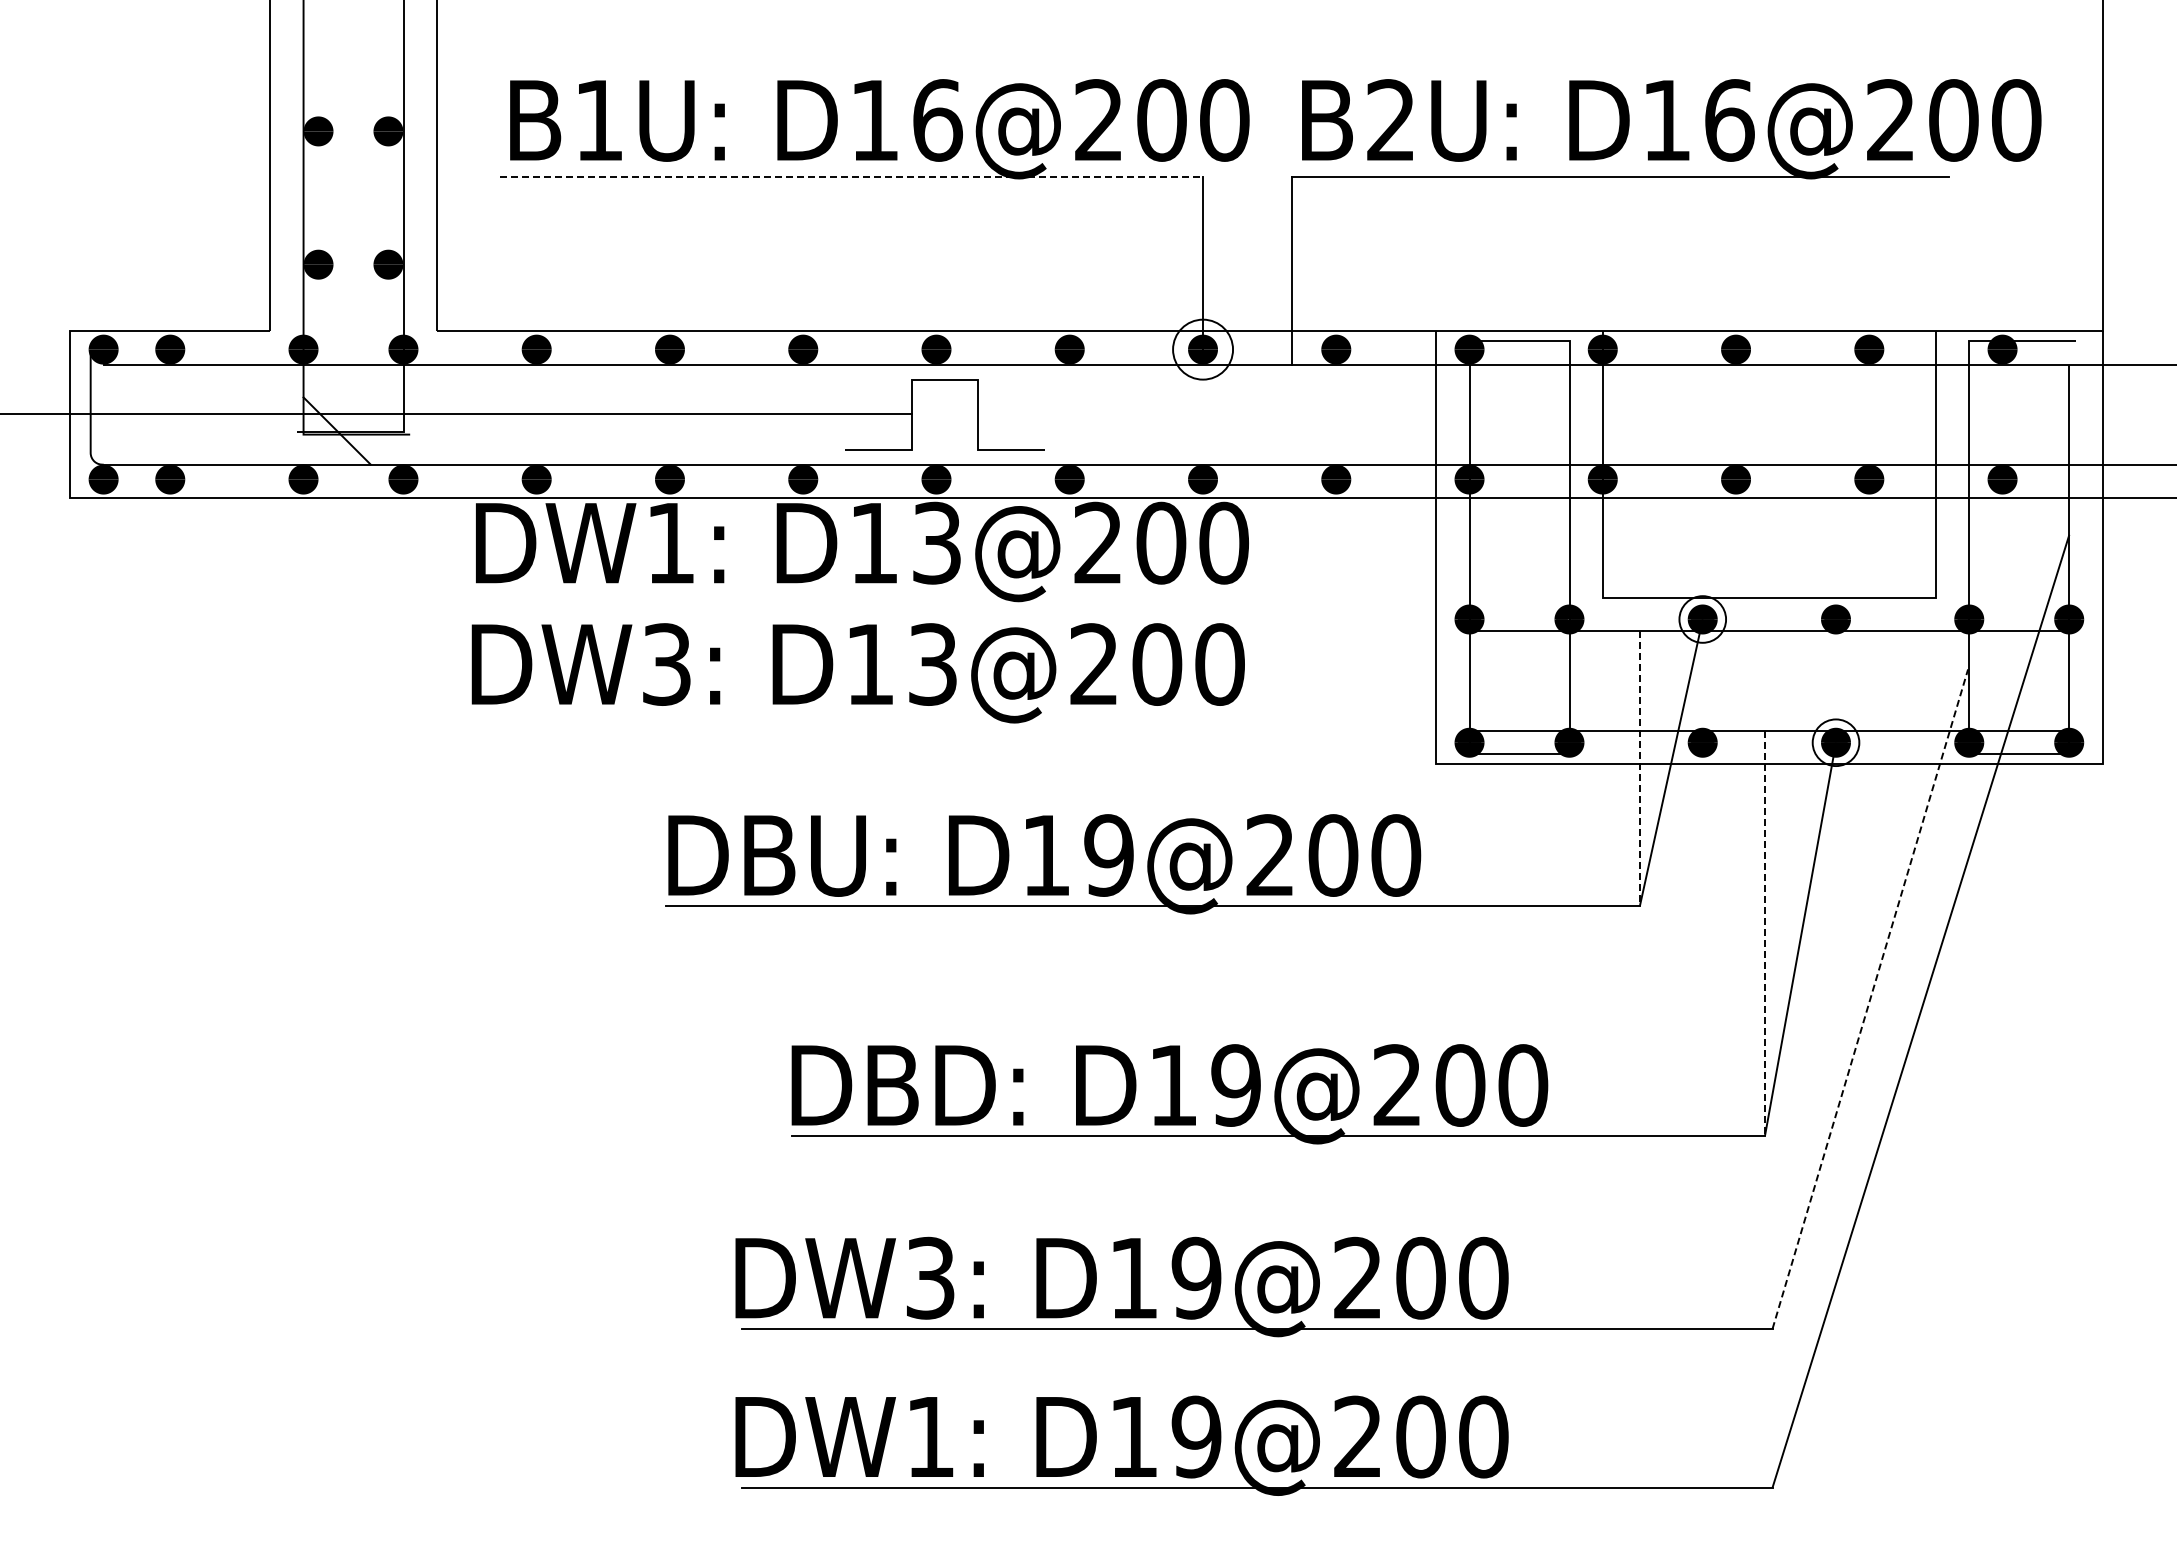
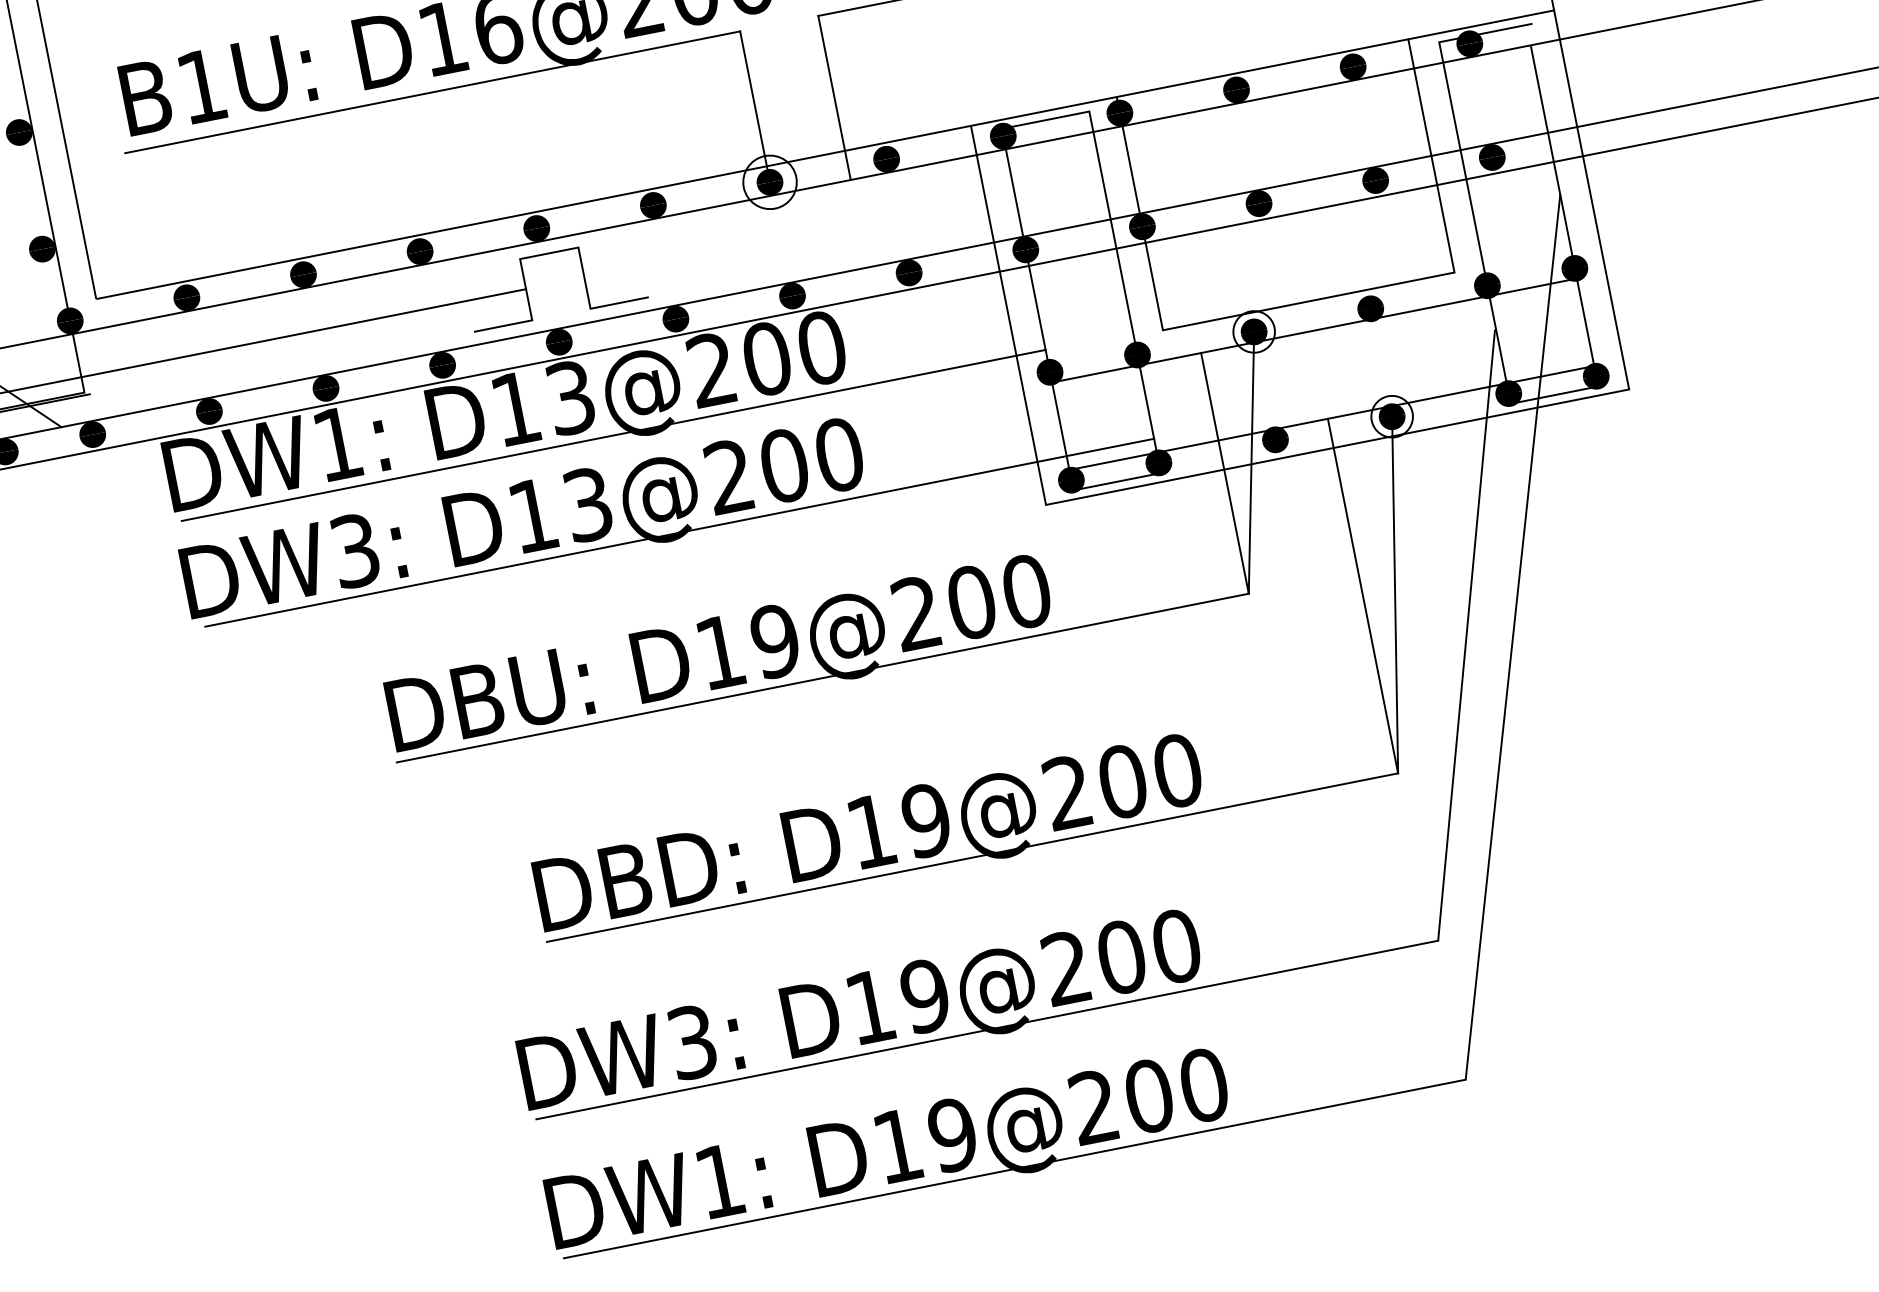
line: (852, 177) -> (433, 92), dashed -> solid
line: (975, 593) -> (613, 435), added
line: (1027, 715) -> (679, 532), added
line: (1639, 768) -> (1224, 473), dashed -> solid
line: (1764, 933) -> (1362, 596), dashed -> solid
line: (1870, 999) -> (1466, 635), dashed -> solid

